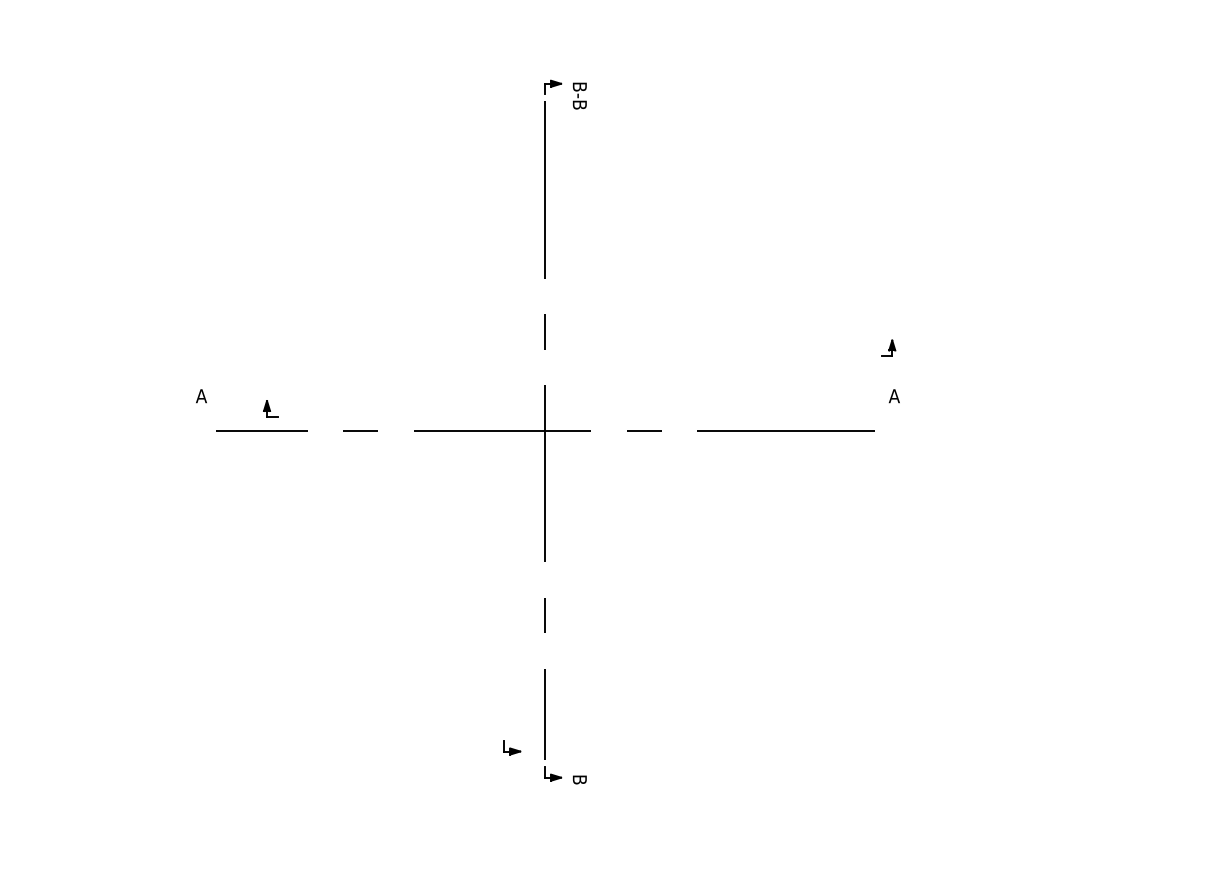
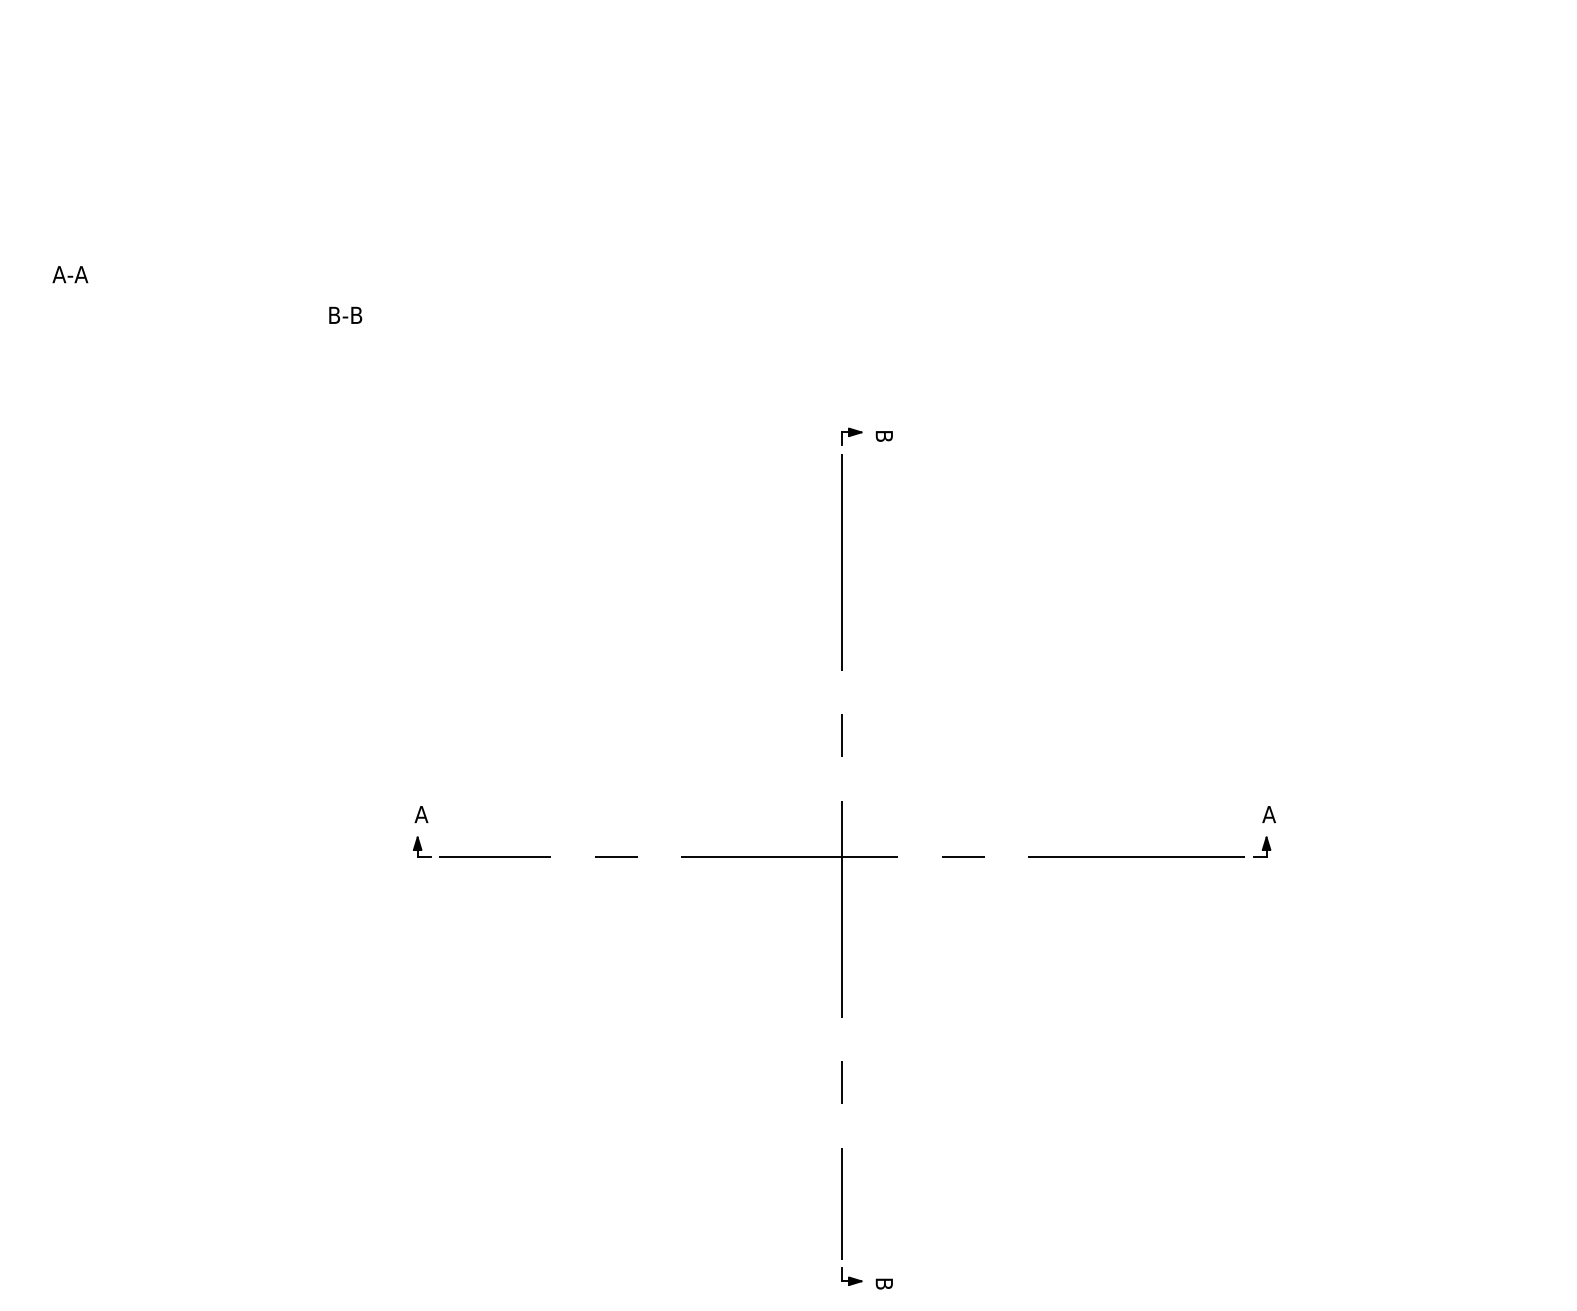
text: (579, 101) -> (883, 453), B-B -> B
part: (888, 347) -> (1262, 846), moved
part: (270, 408) -> (422, 846), moved
part: (512, 747) -> (801, 1244), removed

